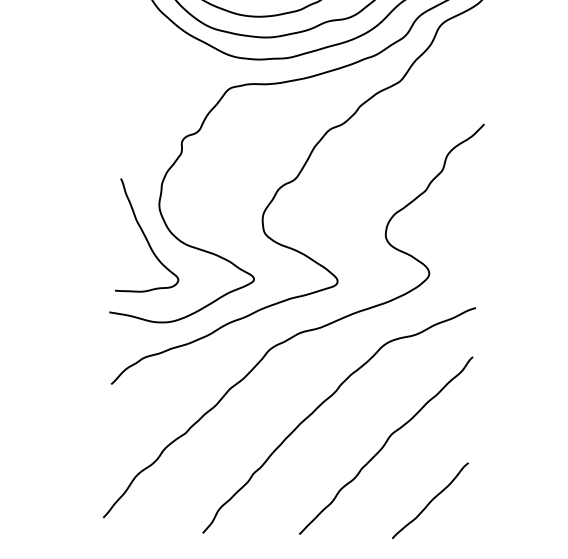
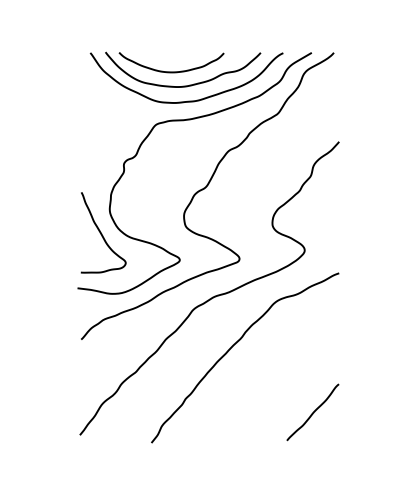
curve: (386, 445) -> (279, 374), removed

